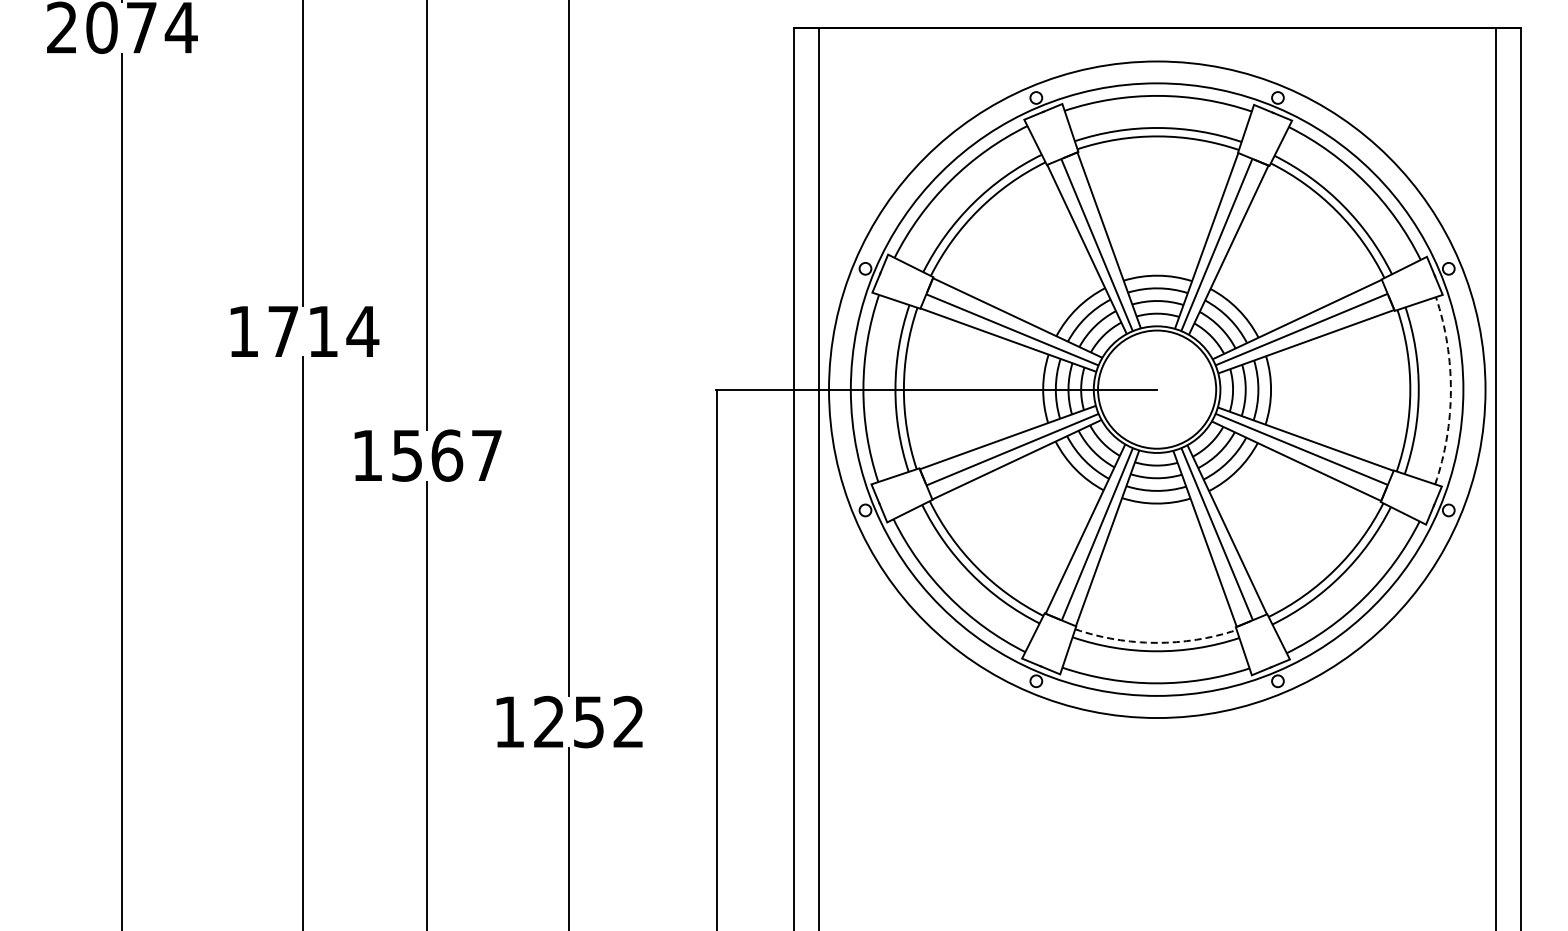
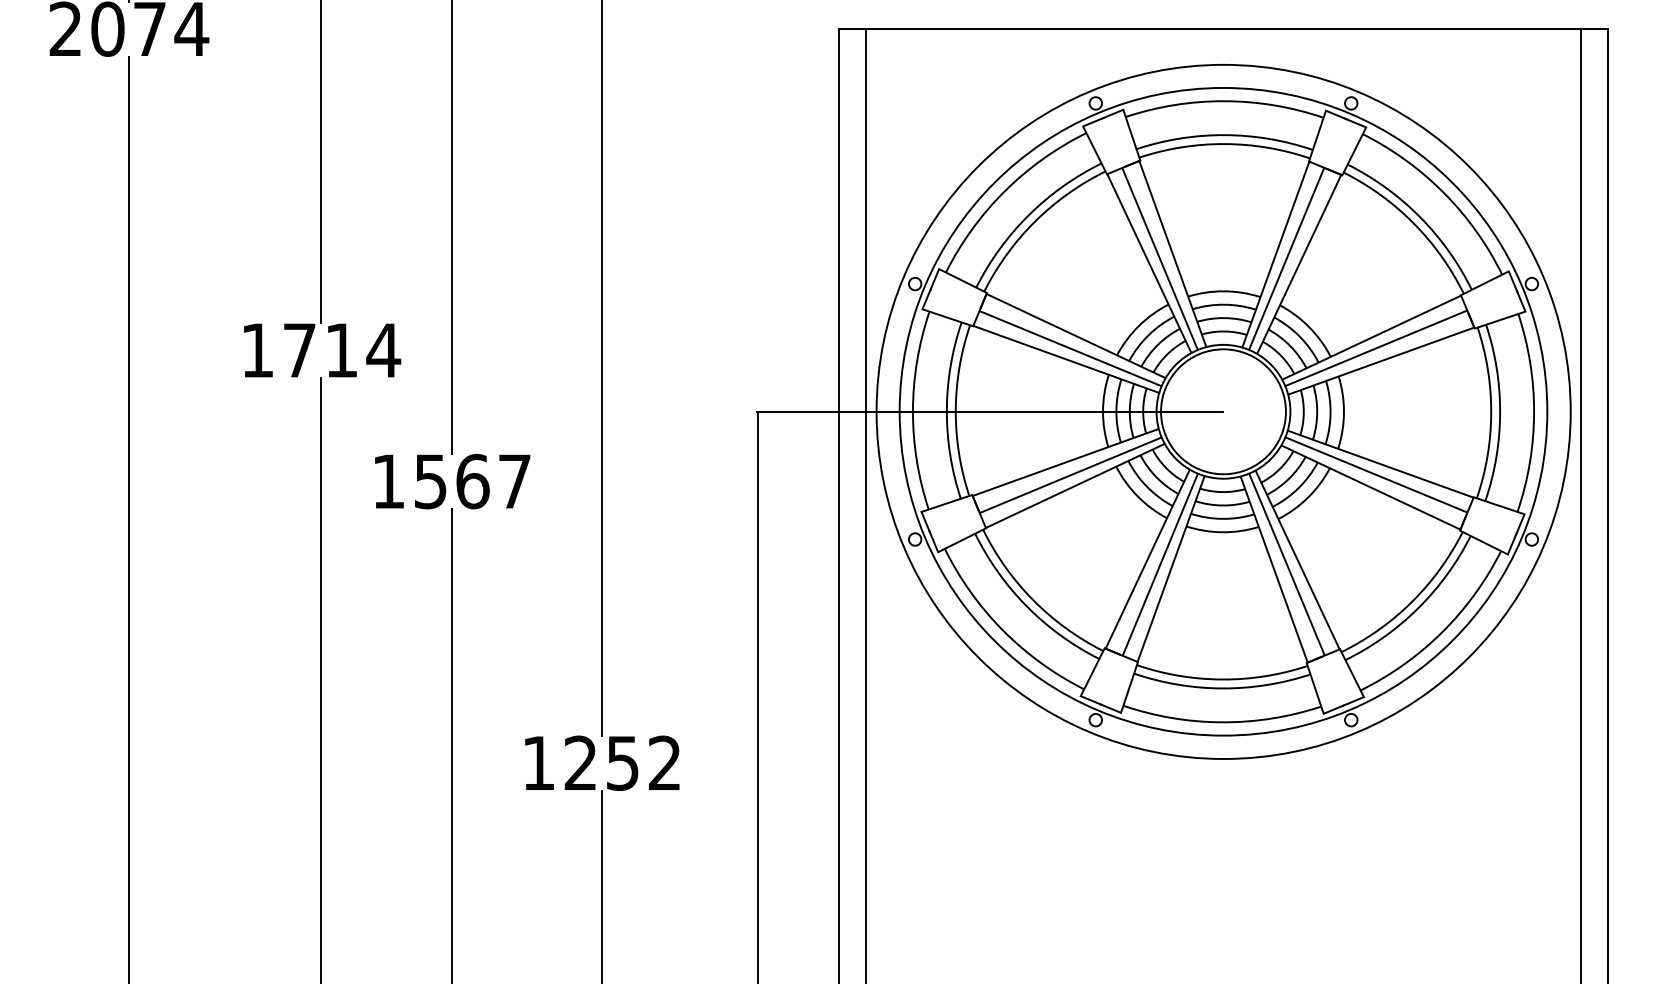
arc: (1450, 390) -> (1533, 412), dashed -> solid
arc: (1155, 642) -> (1221, 679), dashed -> solid

